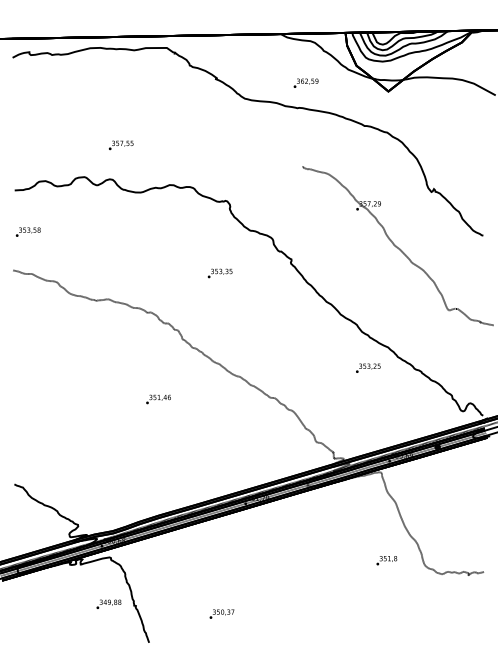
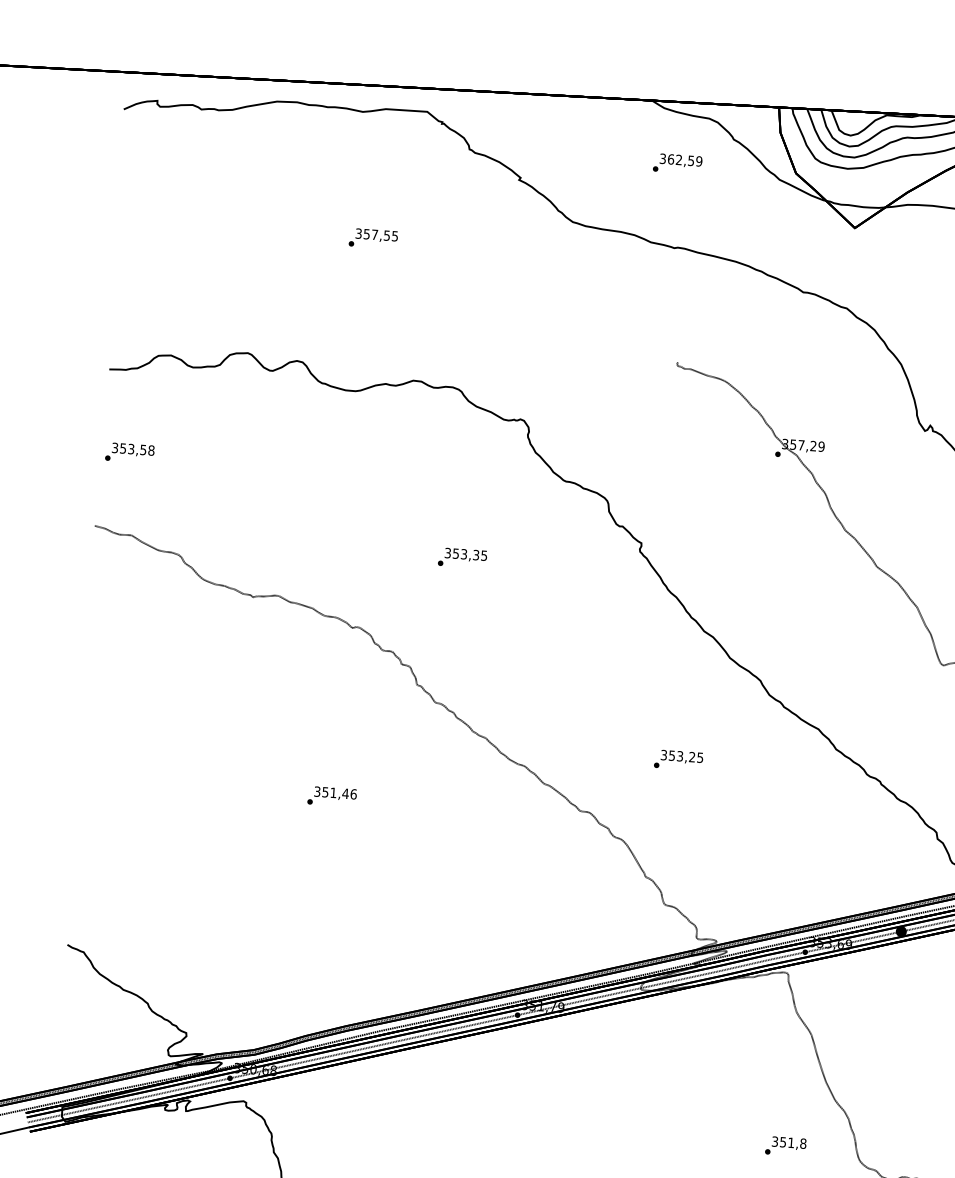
text: (305, 82) -> (676, 162), moved
text: (120, 145) -> (372, 238), moved
text: (219, 273) -> (461, 558), moved
text: (368, 367) -> (679, 758), moved
text: (158, 399) -> (332, 796), moved

